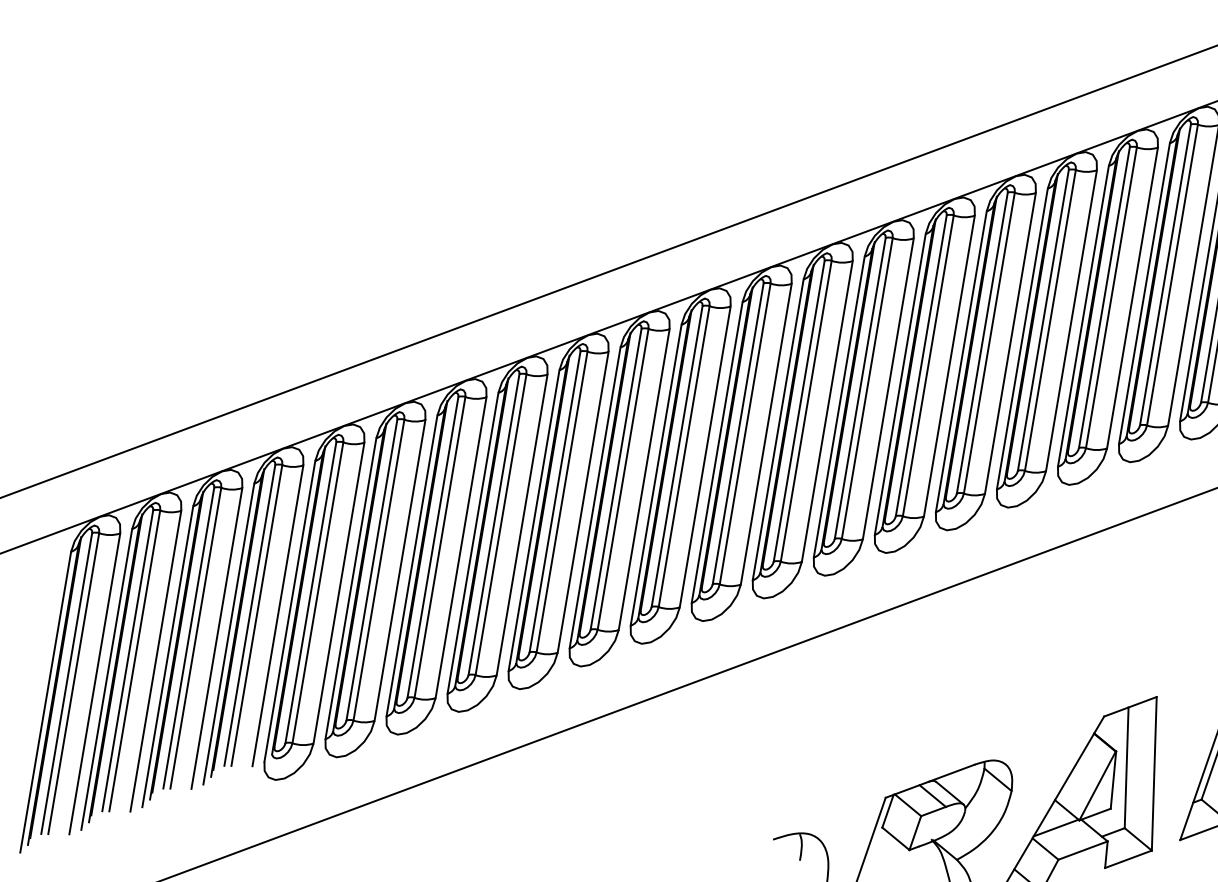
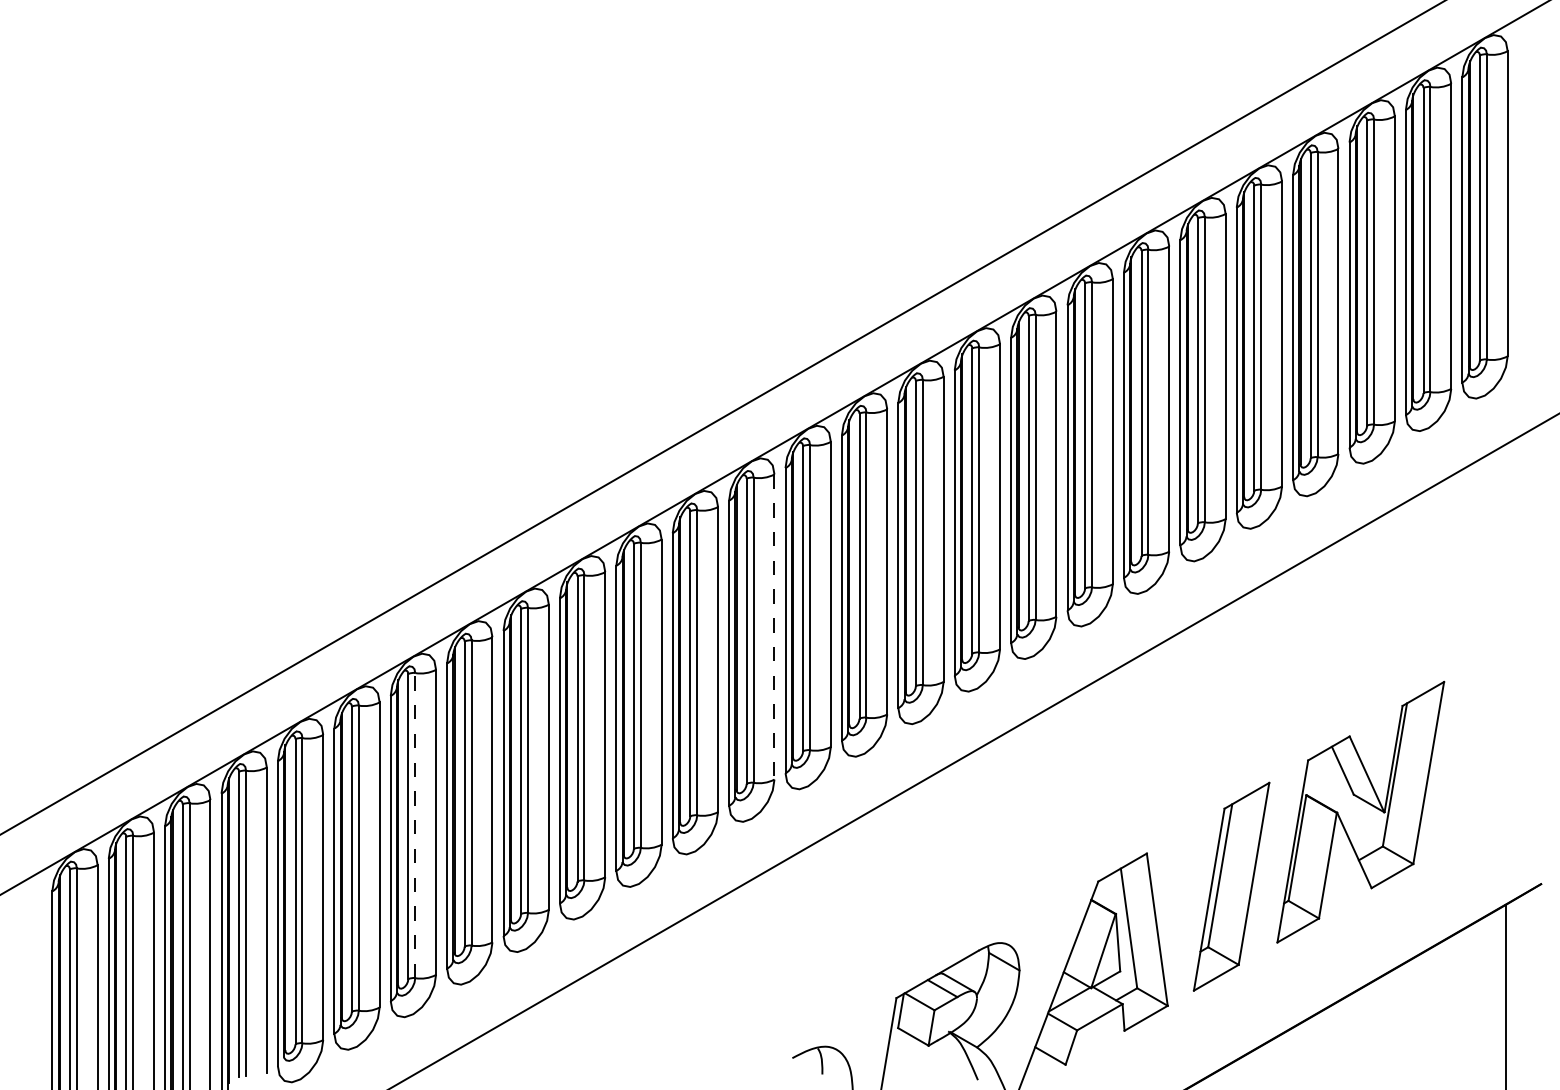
line: (827, 412) -> (774, 627), solid -> dashed
line: (440, 547) -> (415, 825), solid -> dashed

